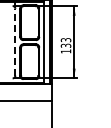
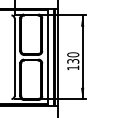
text: (66, 40) -> (73, 55), 133 -> 130
line: (15, 41) -> (14, 56), dashed -> solid

